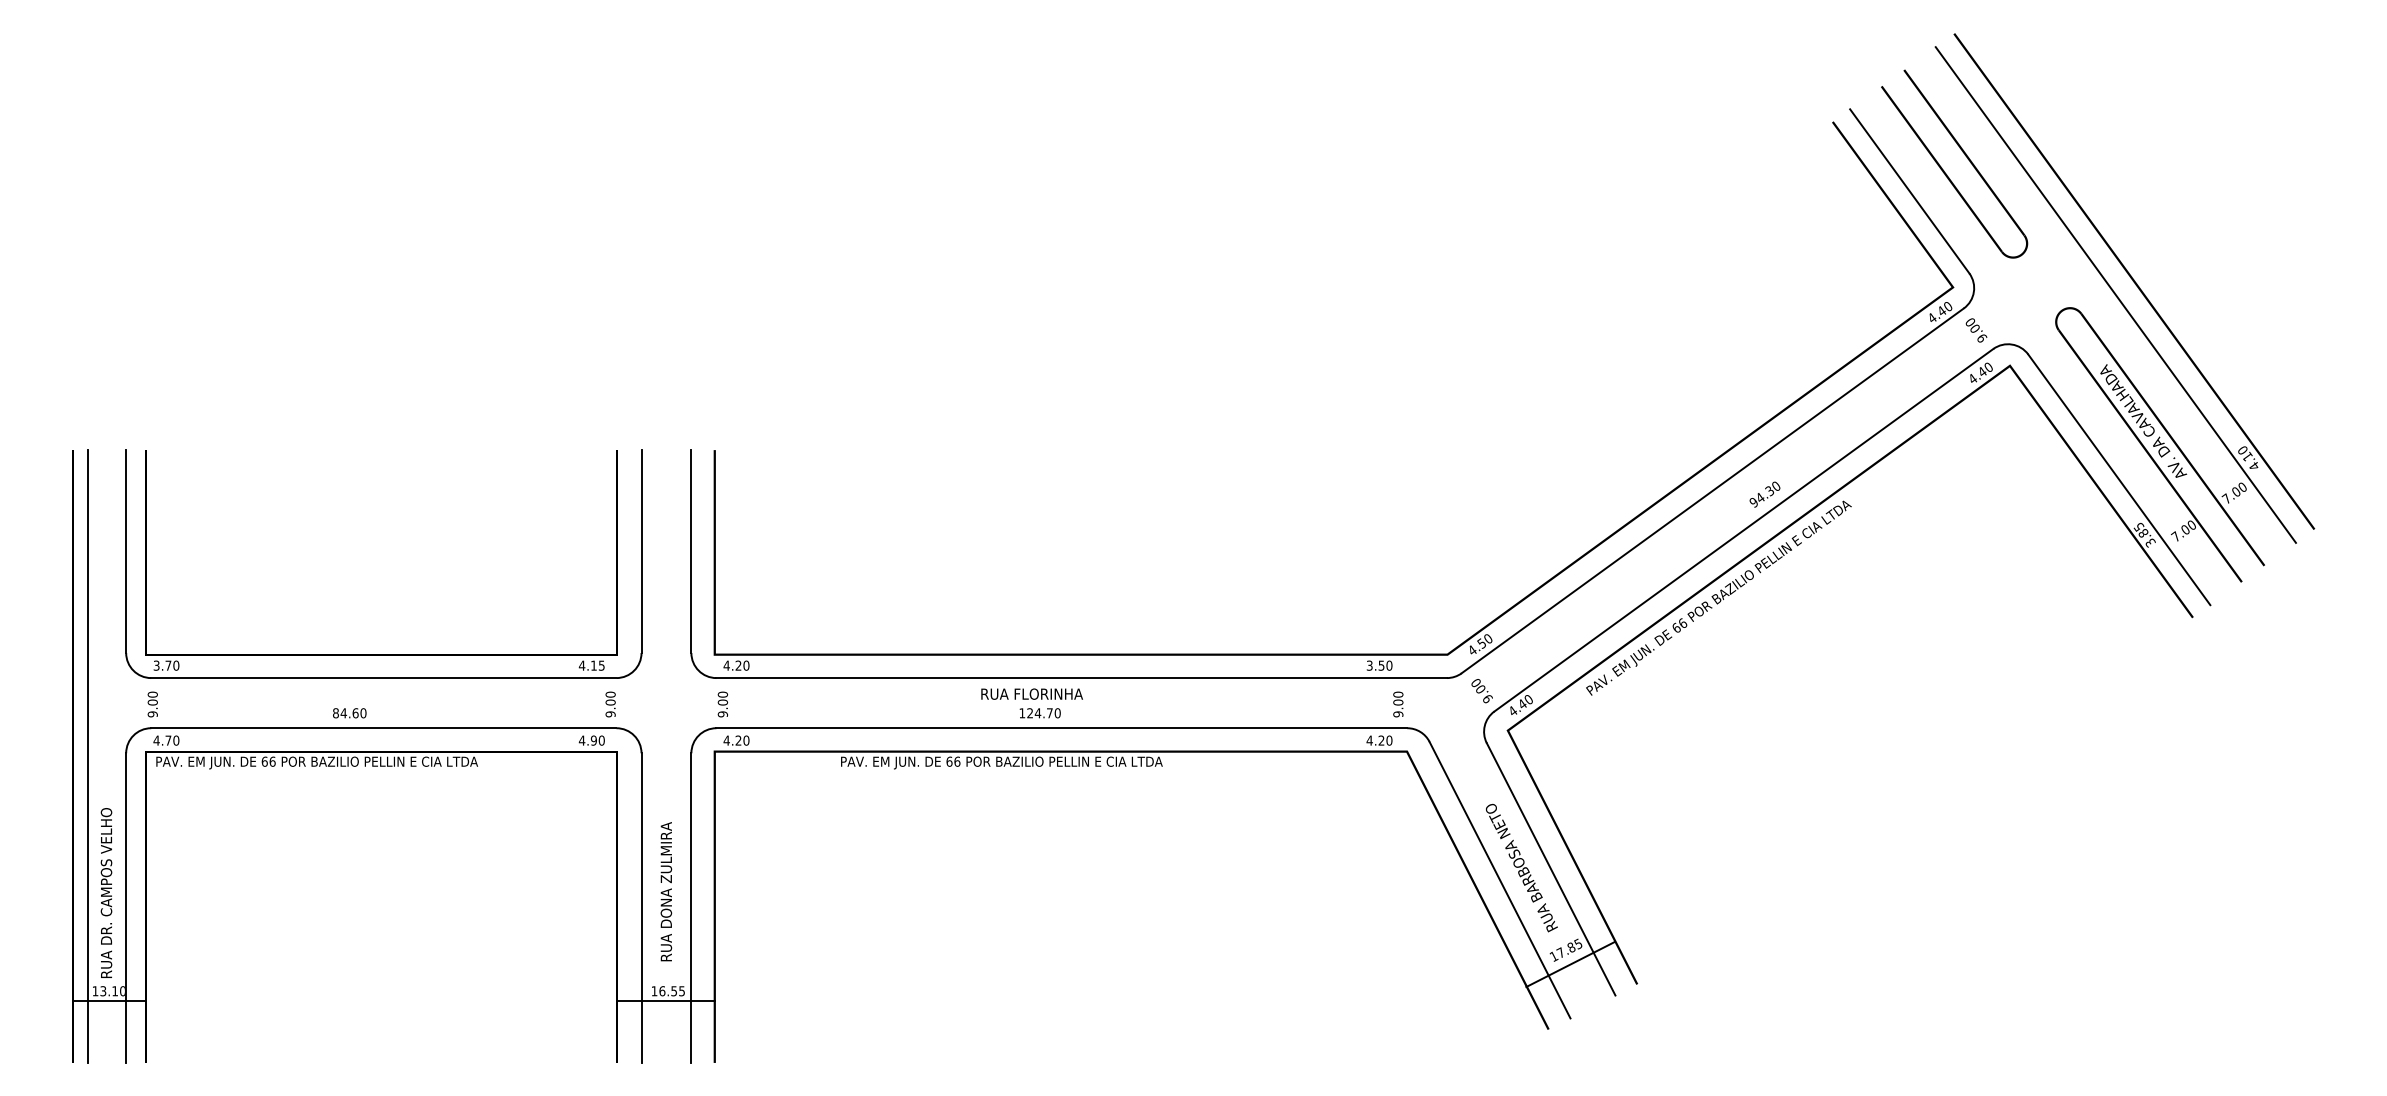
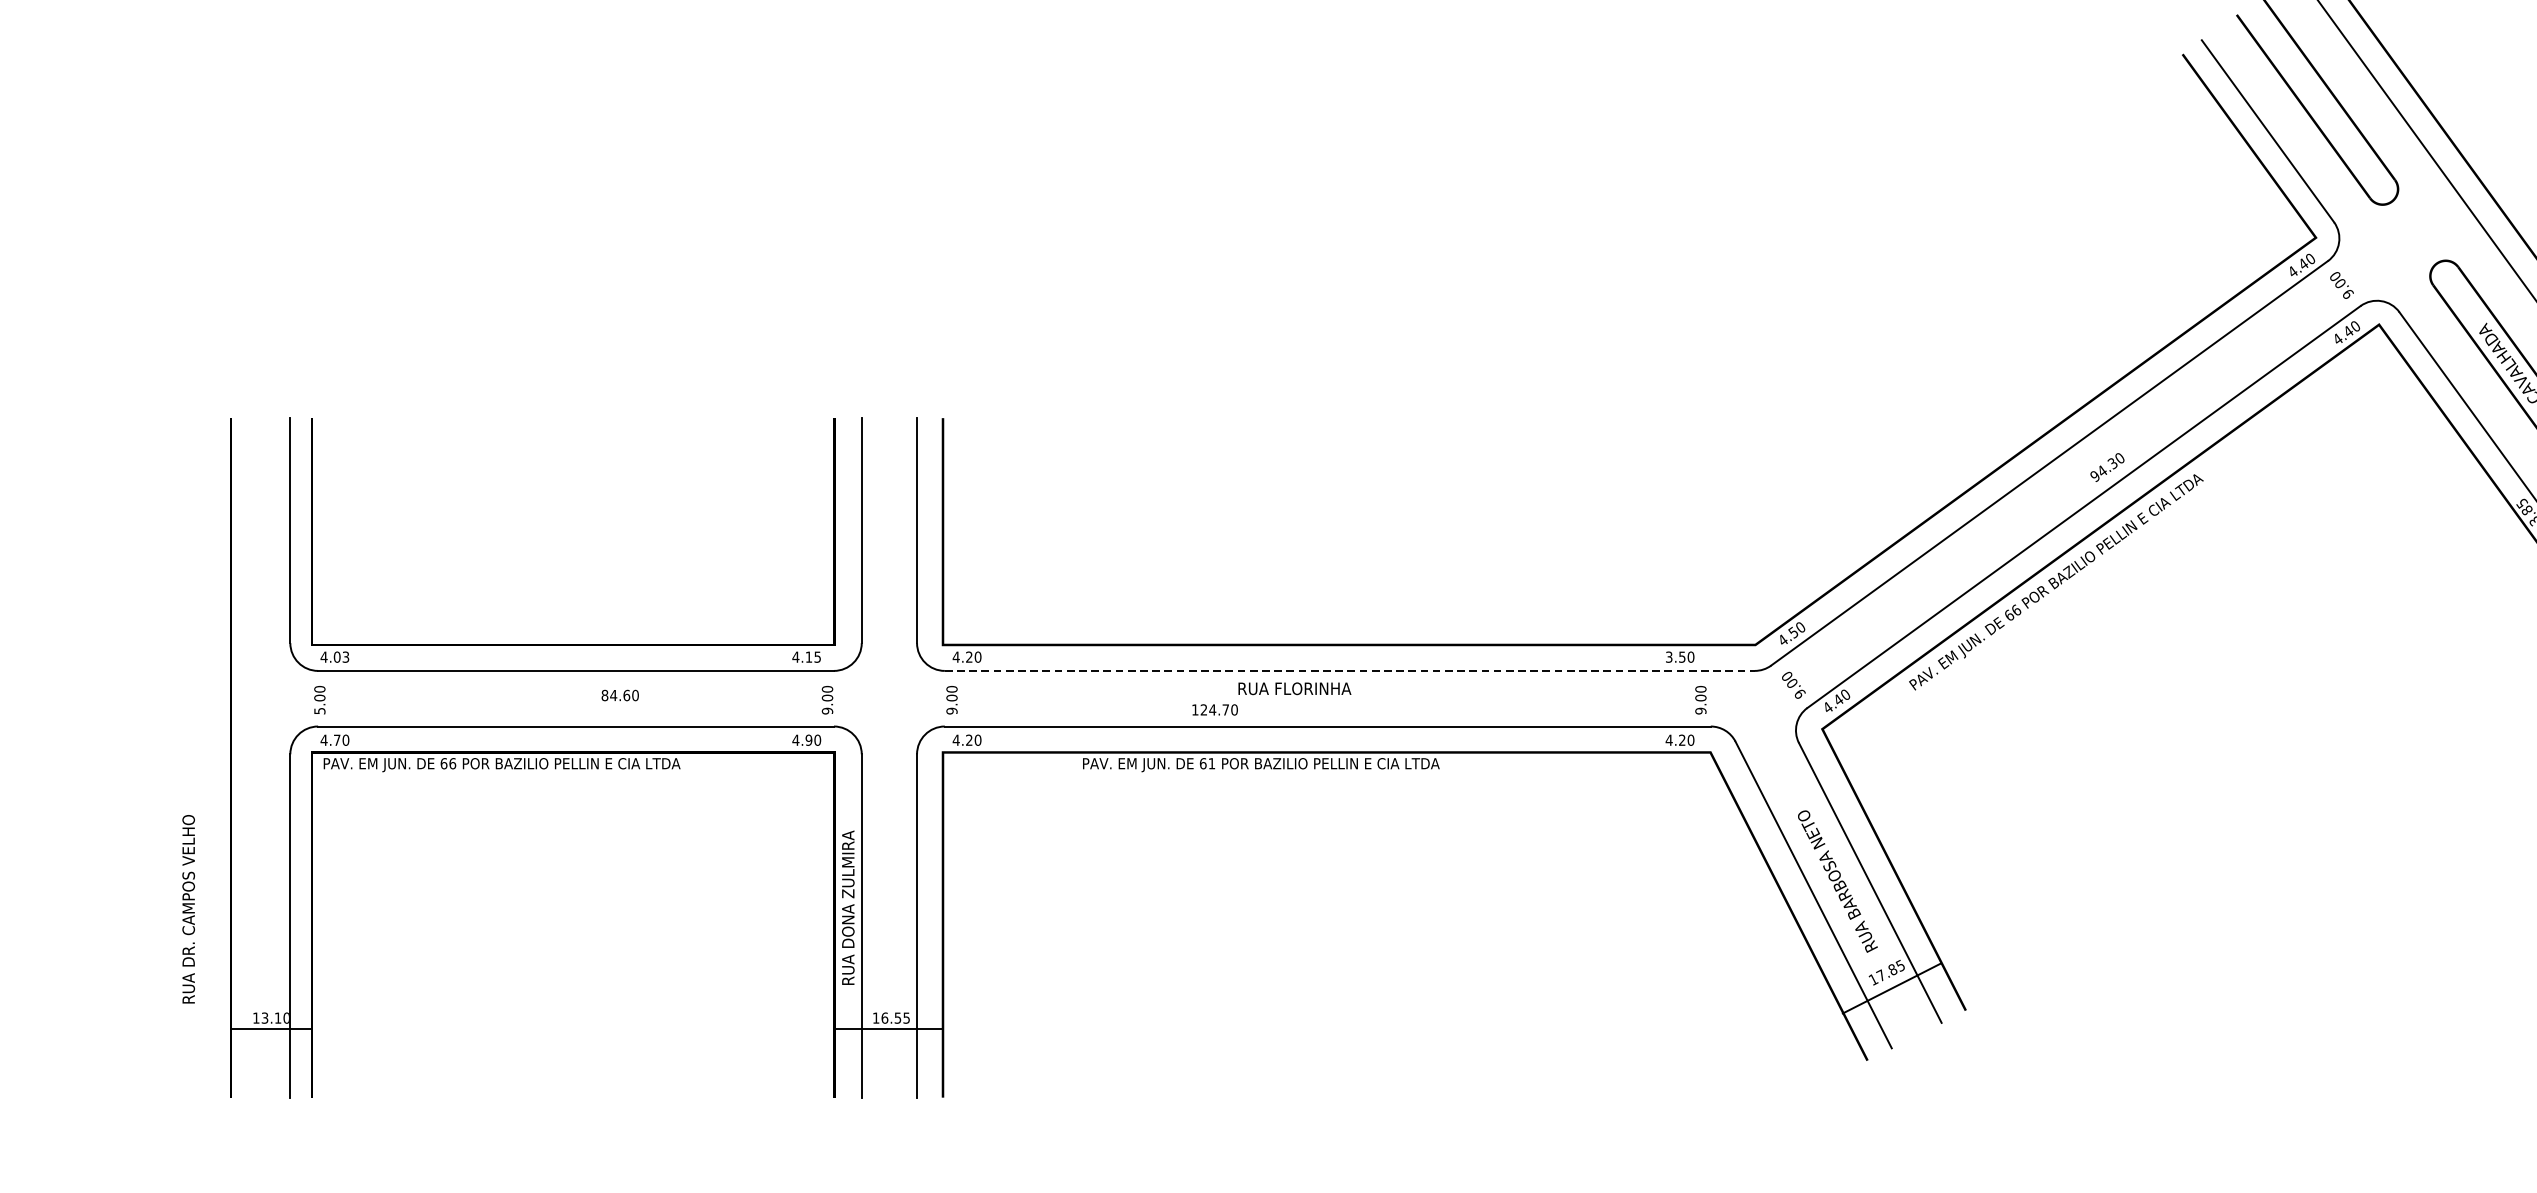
text: (166, 665) -> (335, 656), 3.70 -> 4.03
line: (1082, 678) -> (1350, 671), solid -> dashed
text: (349, 713) -> (620, 695), moved
text: (1039, 713) -> (1214, 710), moved
text: (152, 714) -> (319, 711), 9.00 -> 5.00
line: (87, 756) -> (247, 757), removed
text: (957, 761) -> (1212, 763), 66 -> 61
text: (666, 891) -> (848, 907), moved
text: (106, 892) -> (188, 908), moved

